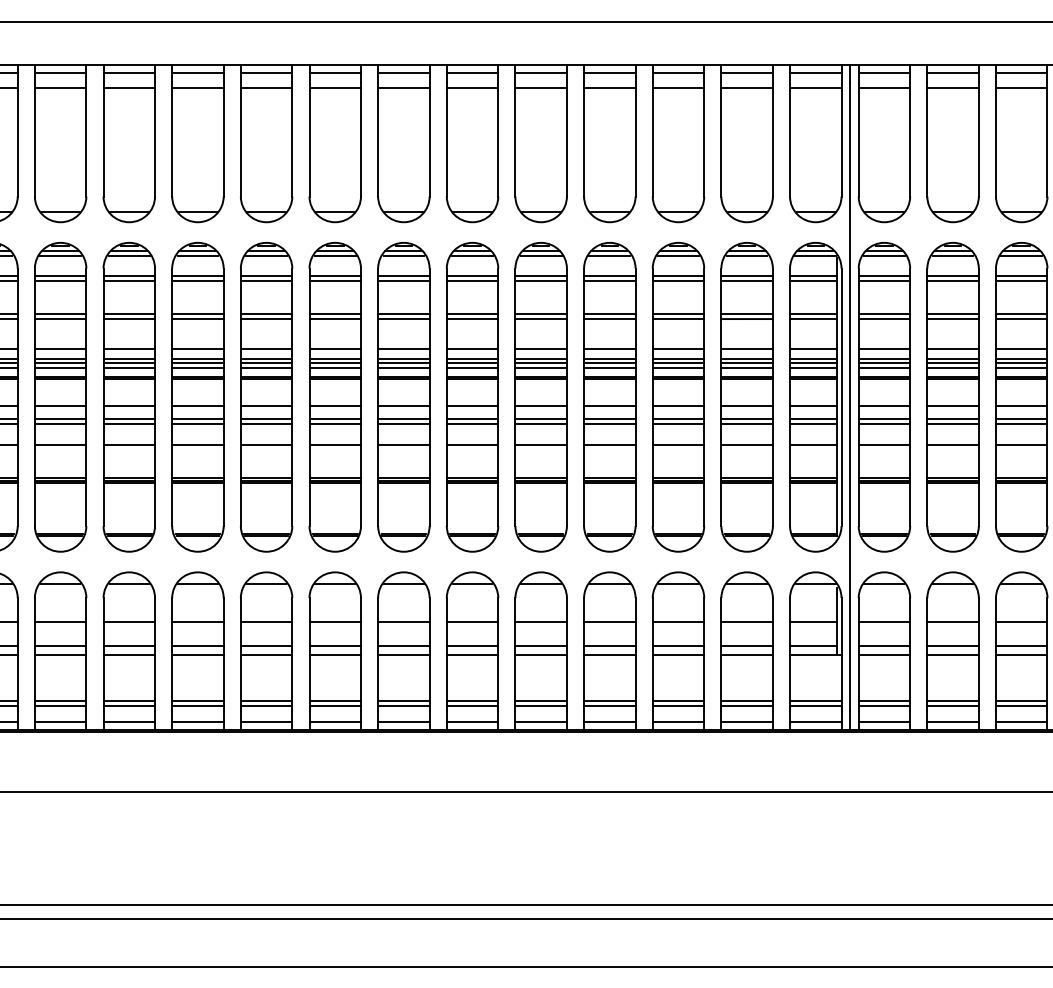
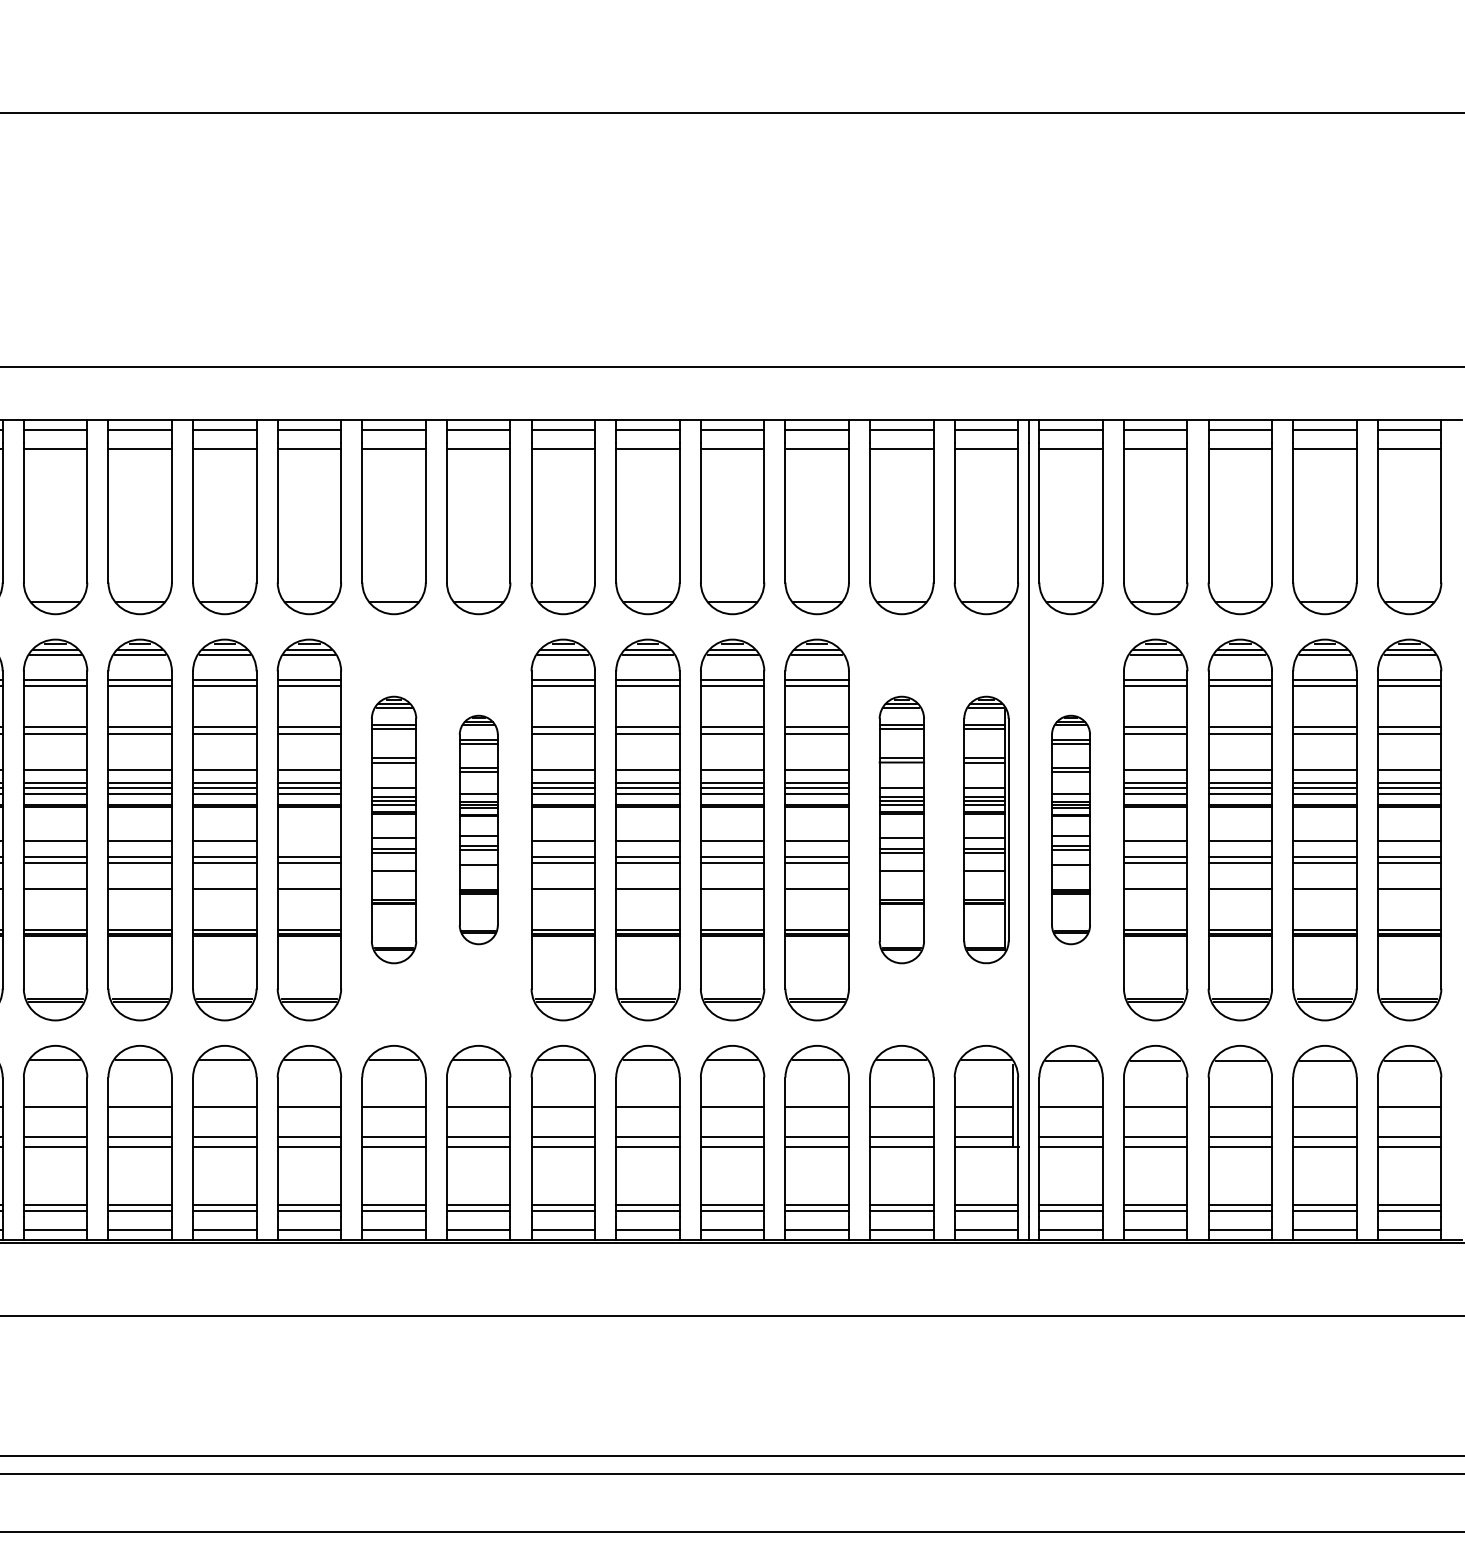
part: (334, 396) -> (393, 829), size x0.7
part: (403, 396) -> (478, 829), size x0.6
part: (746, 396) -> (901, 829), size x0.7
part: (815, 396) -> (986, 829), size x0.7
part: (883, 396) -> (1070, 829), size x0.6
line: (266, 405) -> (309, 840), removed

